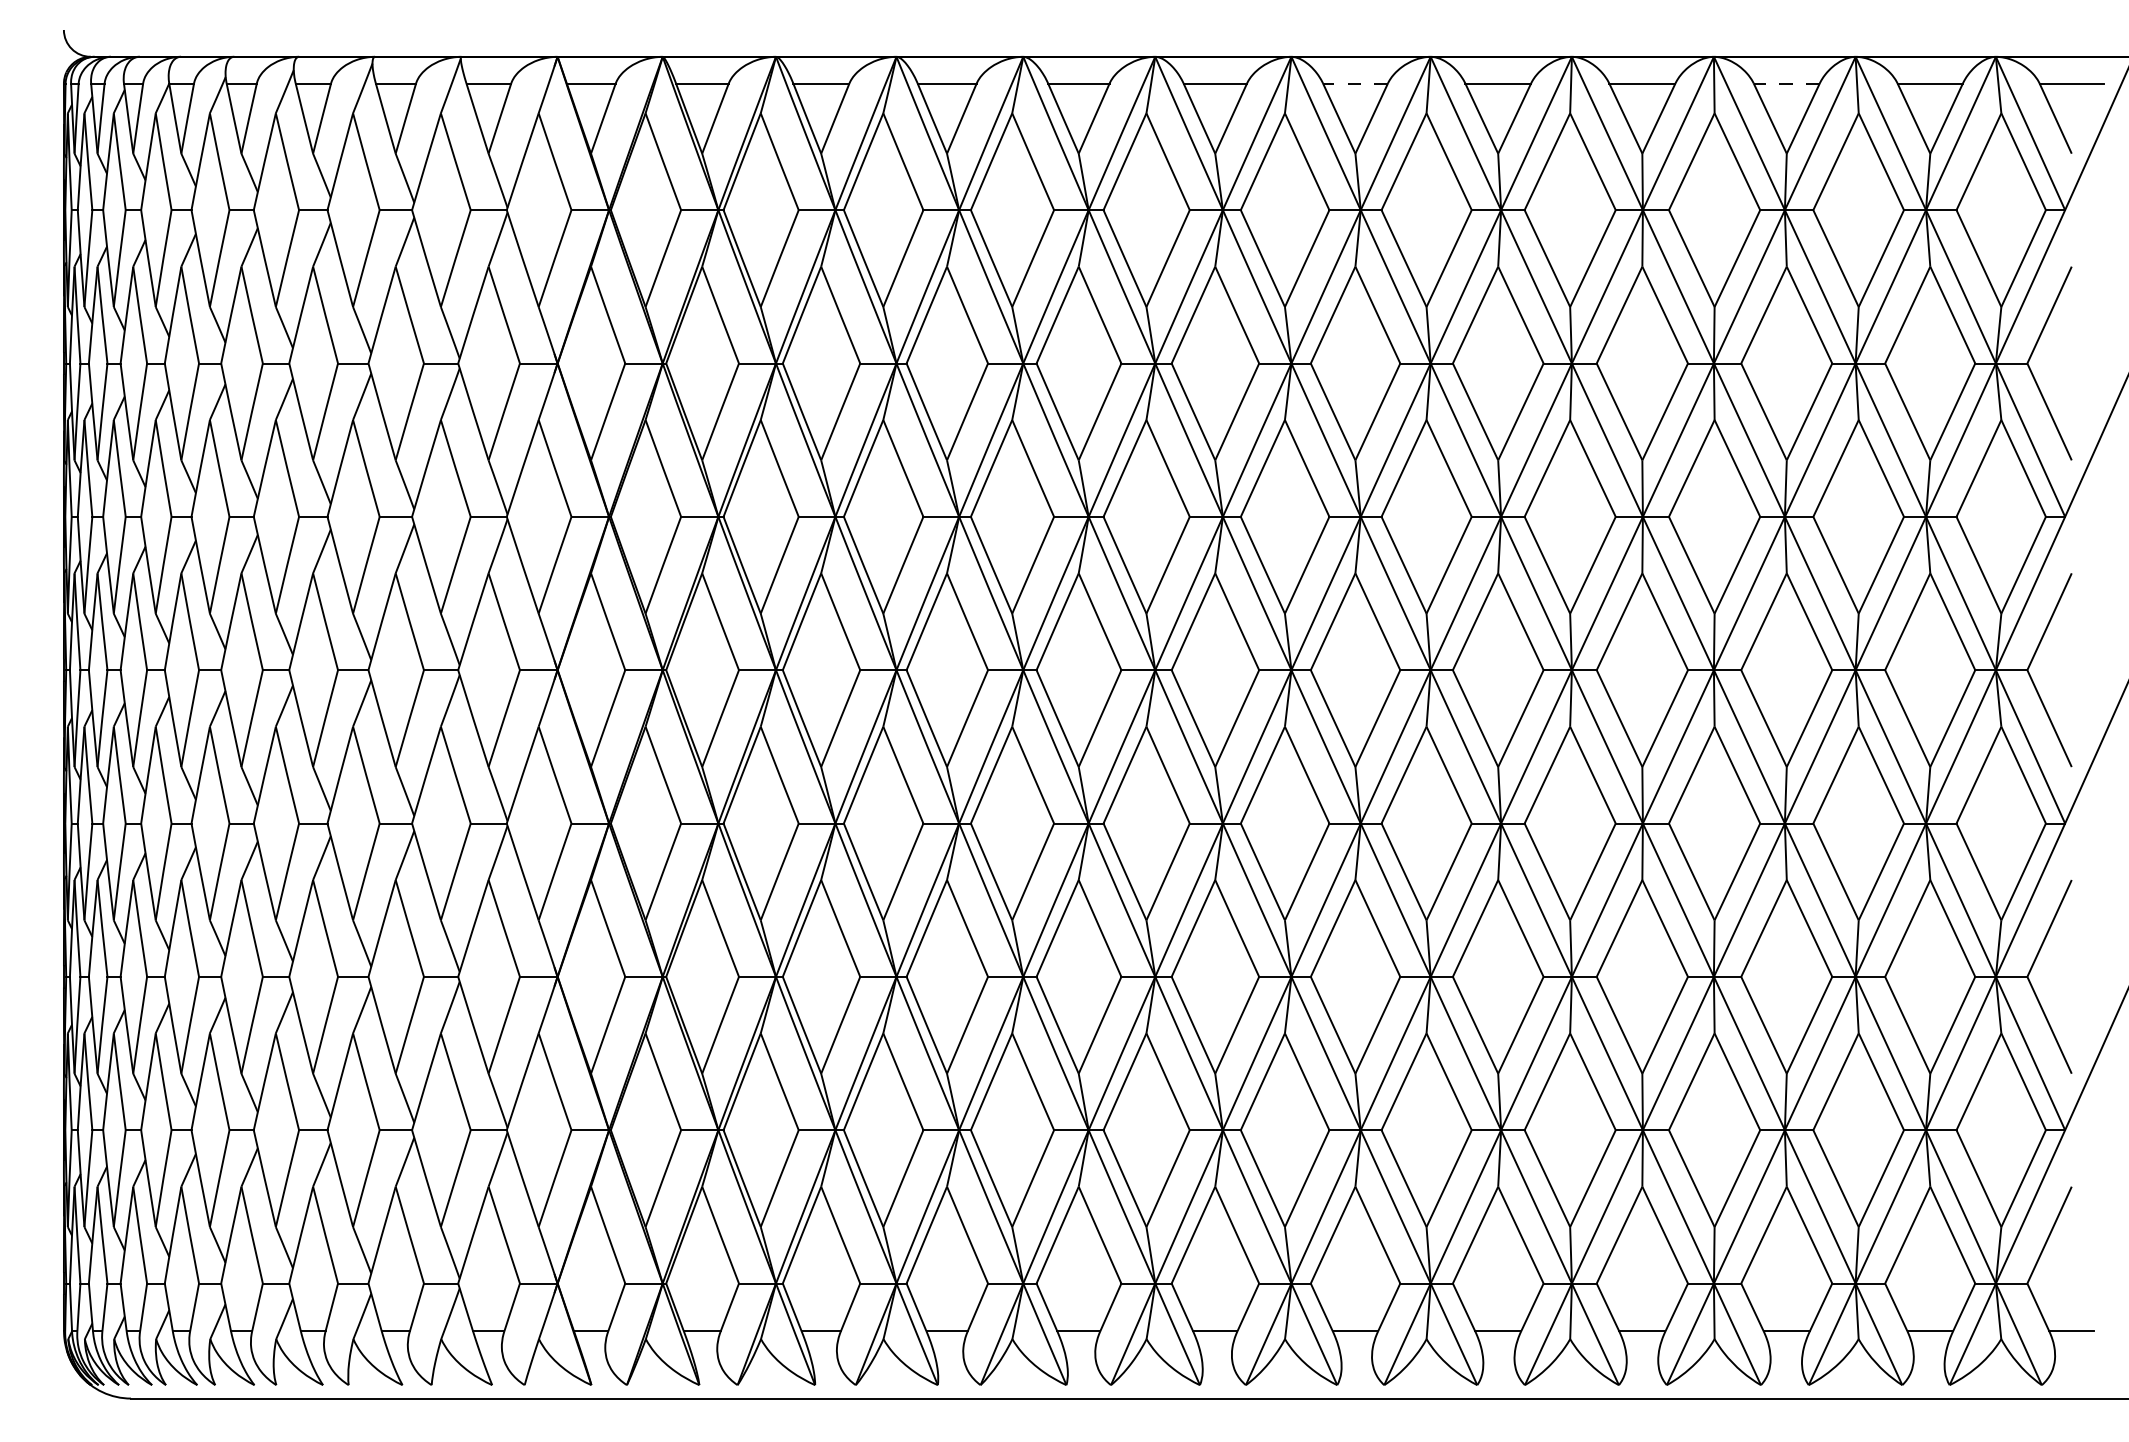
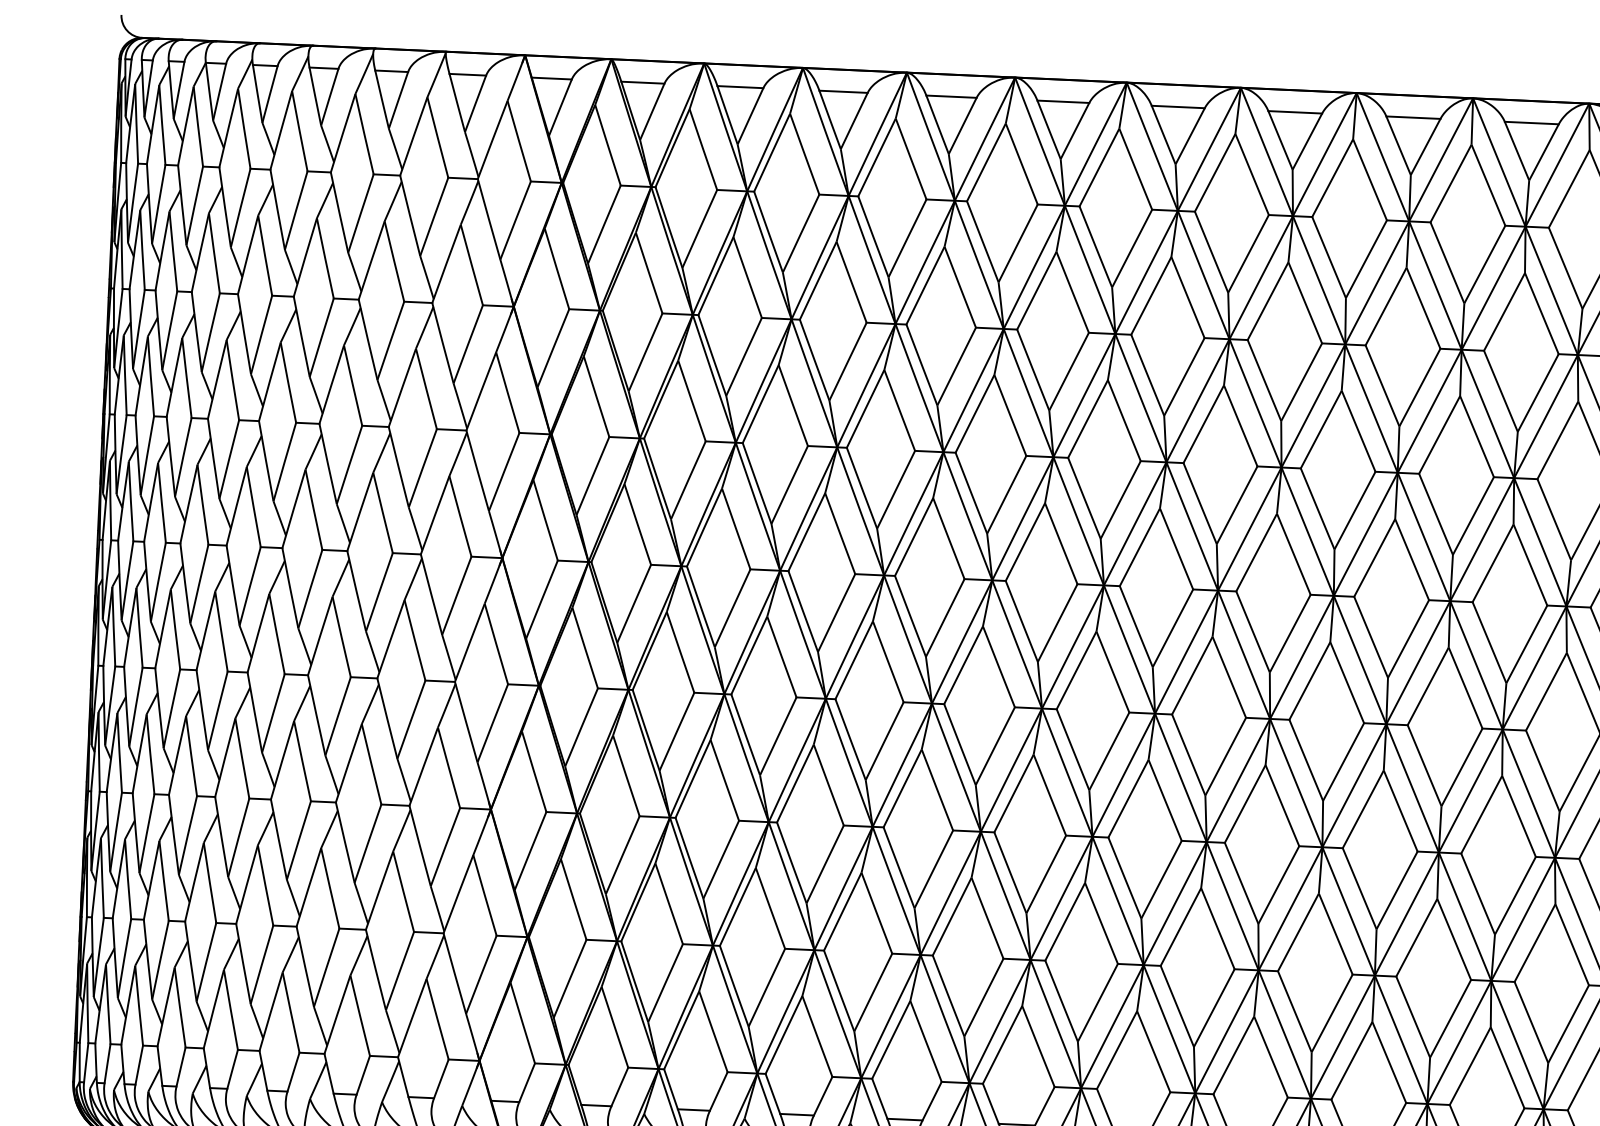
line: (1355, 83) -> (1178, 106), dashed -> solid
line: (1786, 83) -> (1531, 122), dashed -> solid

